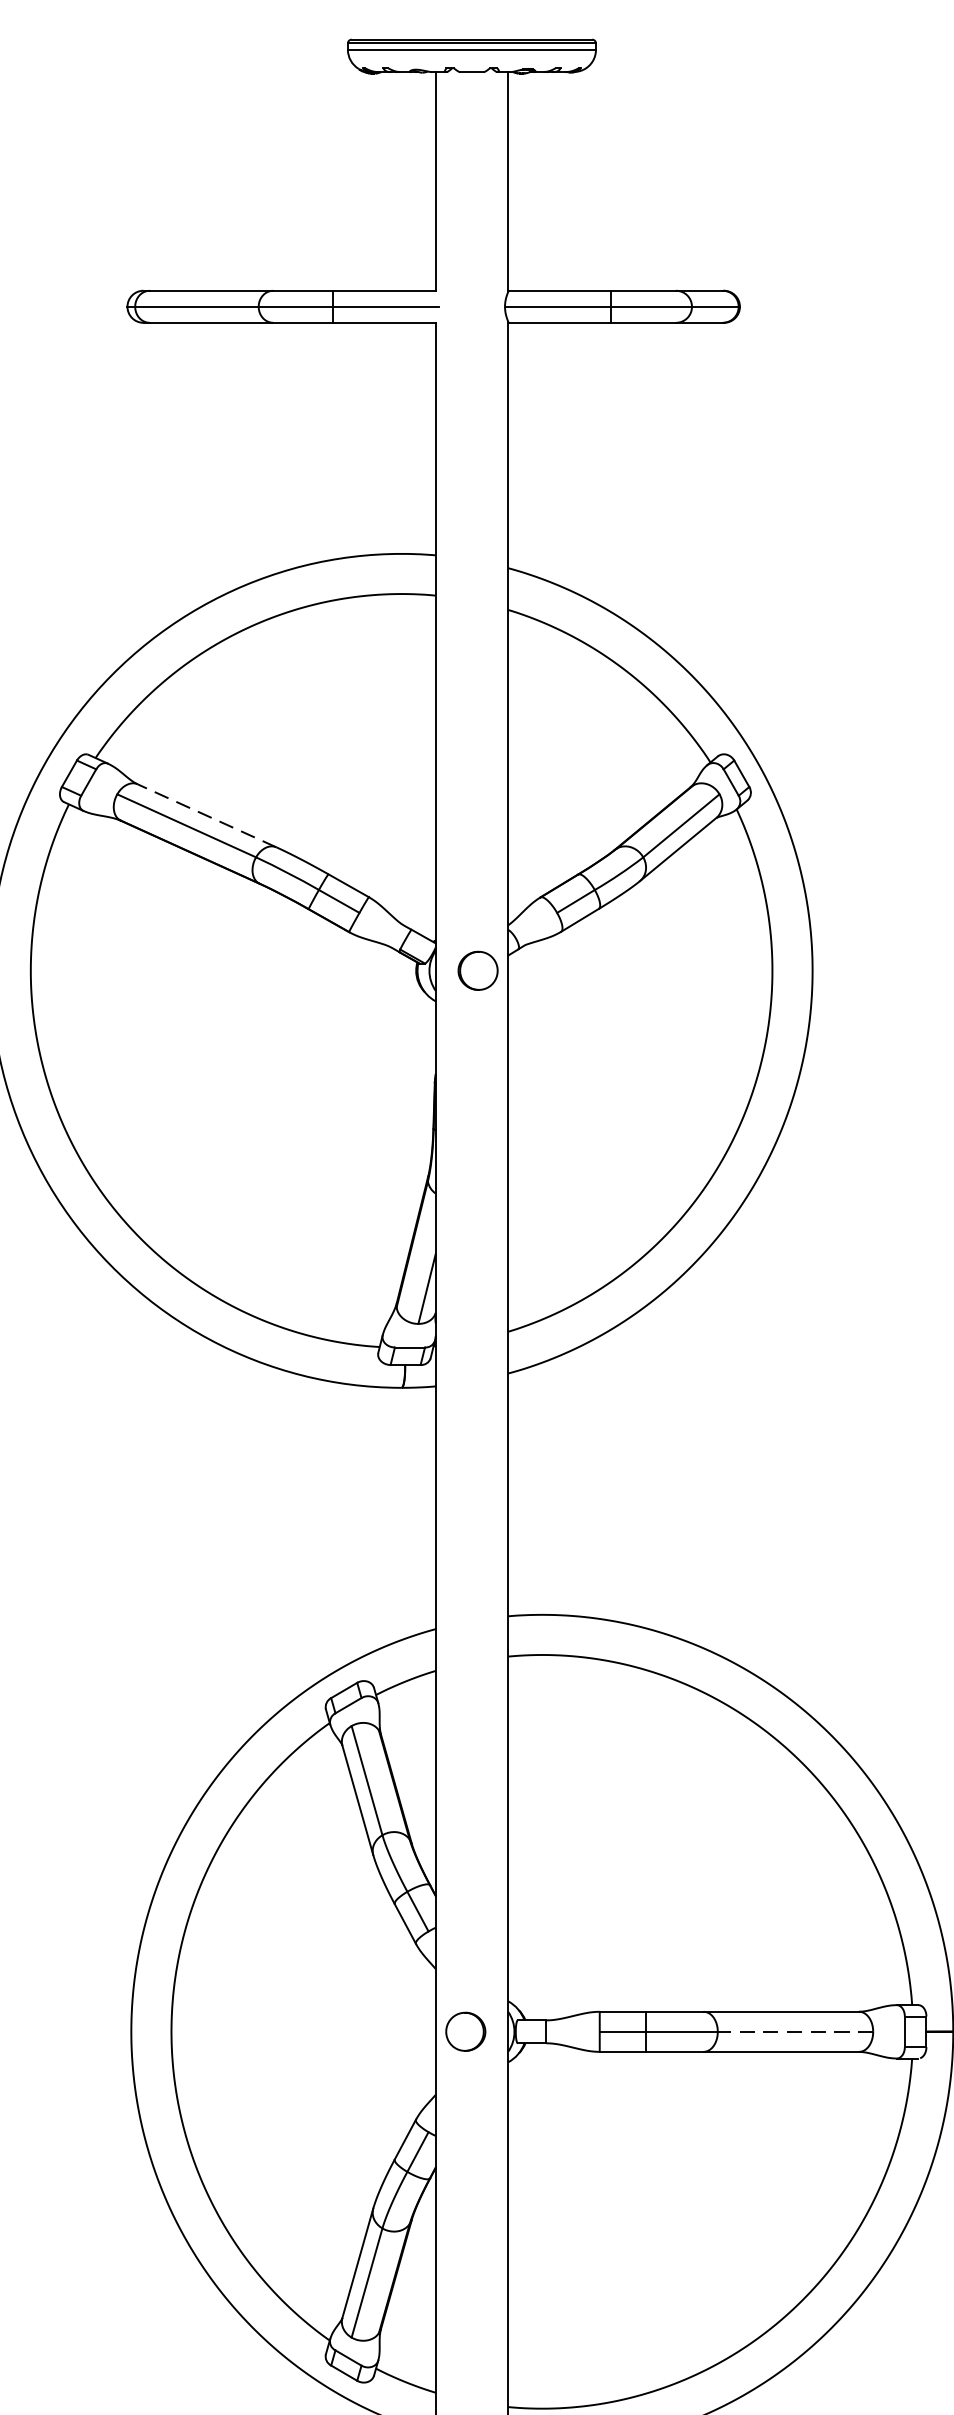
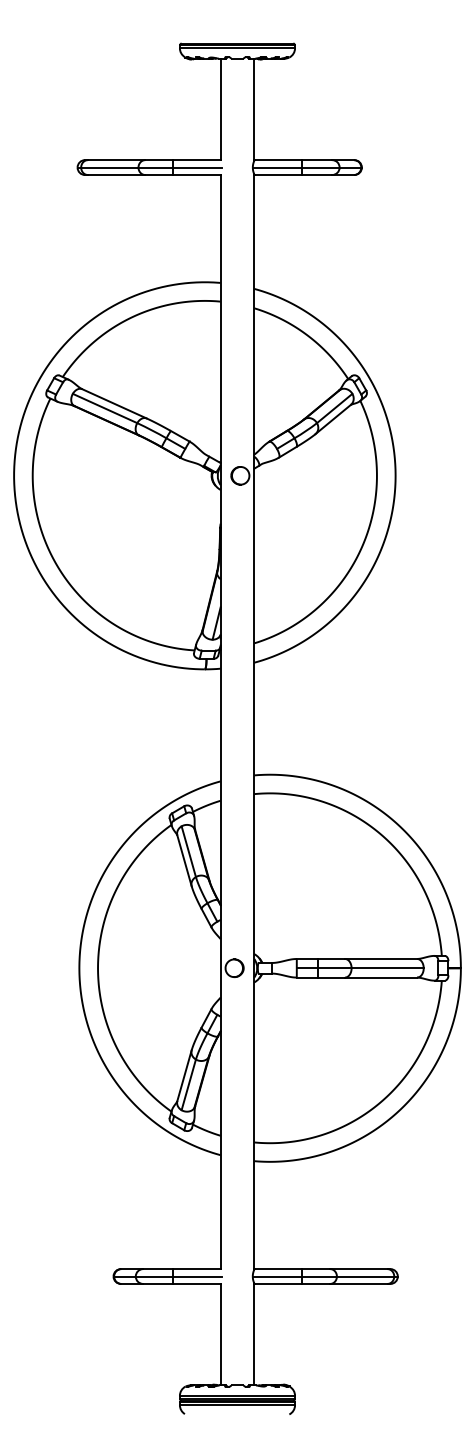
line: (206, 815) -> (114, 403), dashed -> solid
line: (795, 2032) -> (387, 968), dashed -> solid

